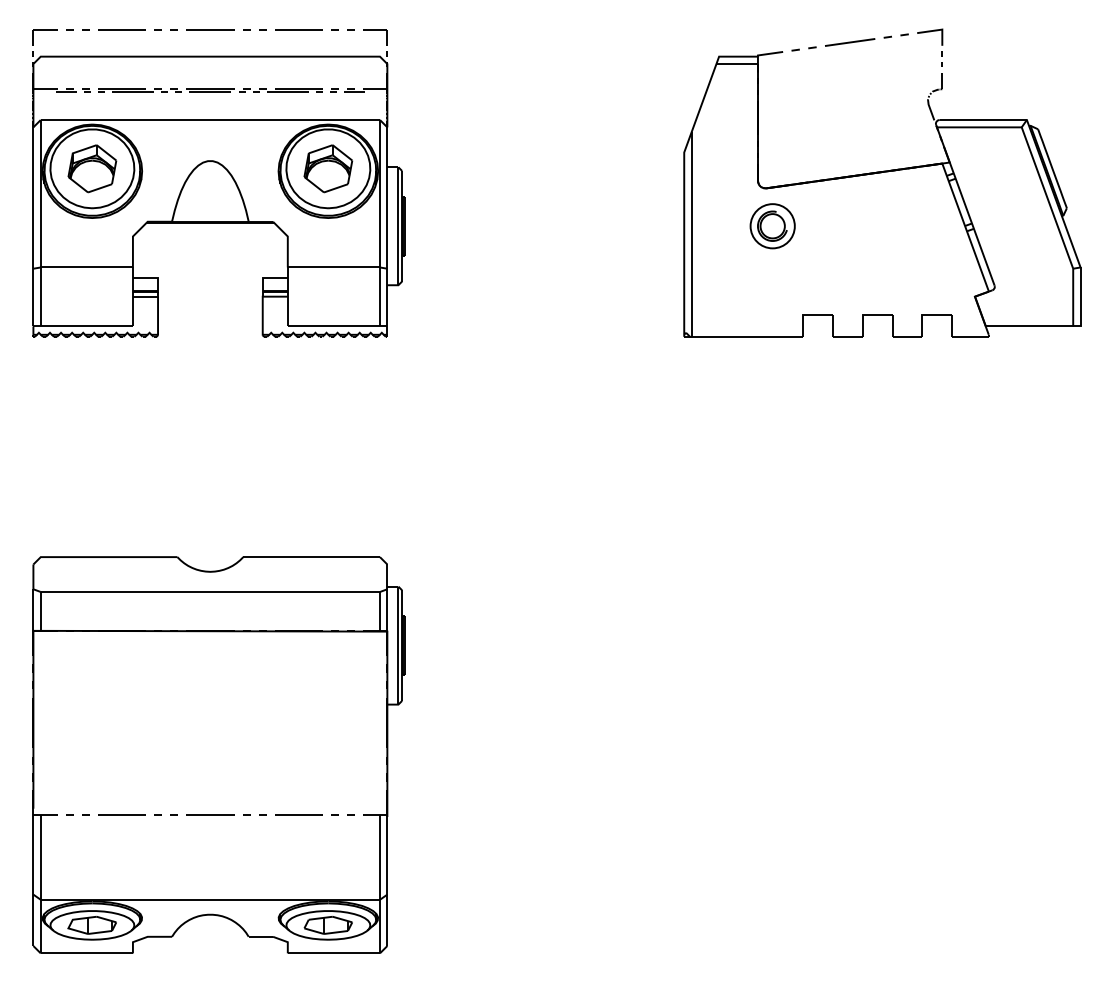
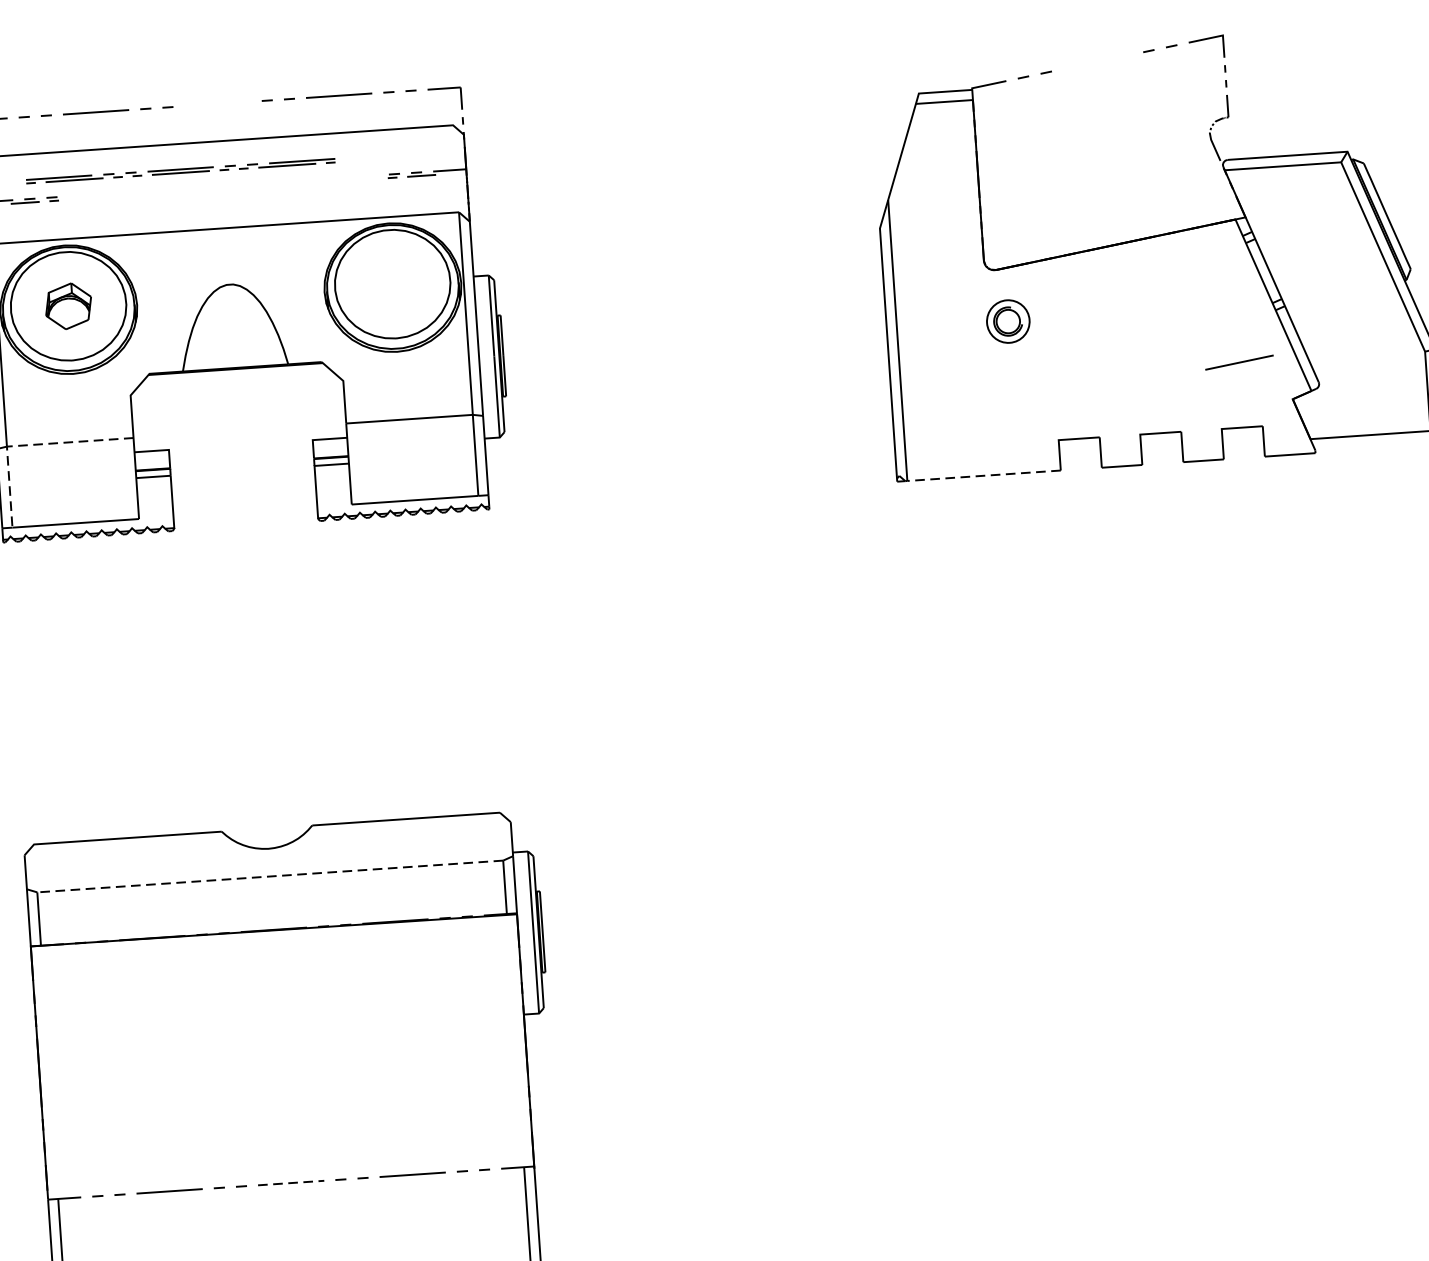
line: (210, 29) -> (217, 103), removed
line: (850, 42) -> (1239, 362), moved
line: (210, 89) -> (180, 169), moved
part: (92, 168) -> (68, 305), size x0.7
part: (328, 168) -> (392, 283), removed
part: (772, 226) -> (1008, 321), size x0.7
line: (56, 267) -> (28, 445), solid -> dashed
line: (747, 336) -> (984, 475), solid -> dashed
line: (210, 592) -> (270, 877), solid -> dashed
line: (210, 815) -> (291, 1183), solid -> dashed

